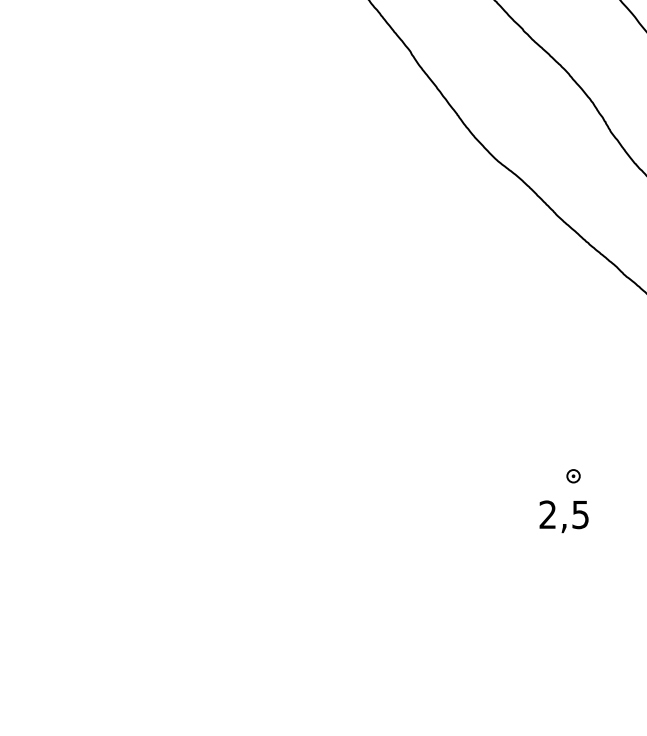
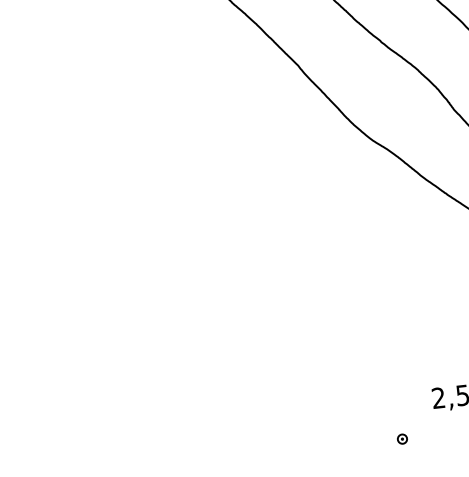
part: (573, 476) -> (402, 439), moved

